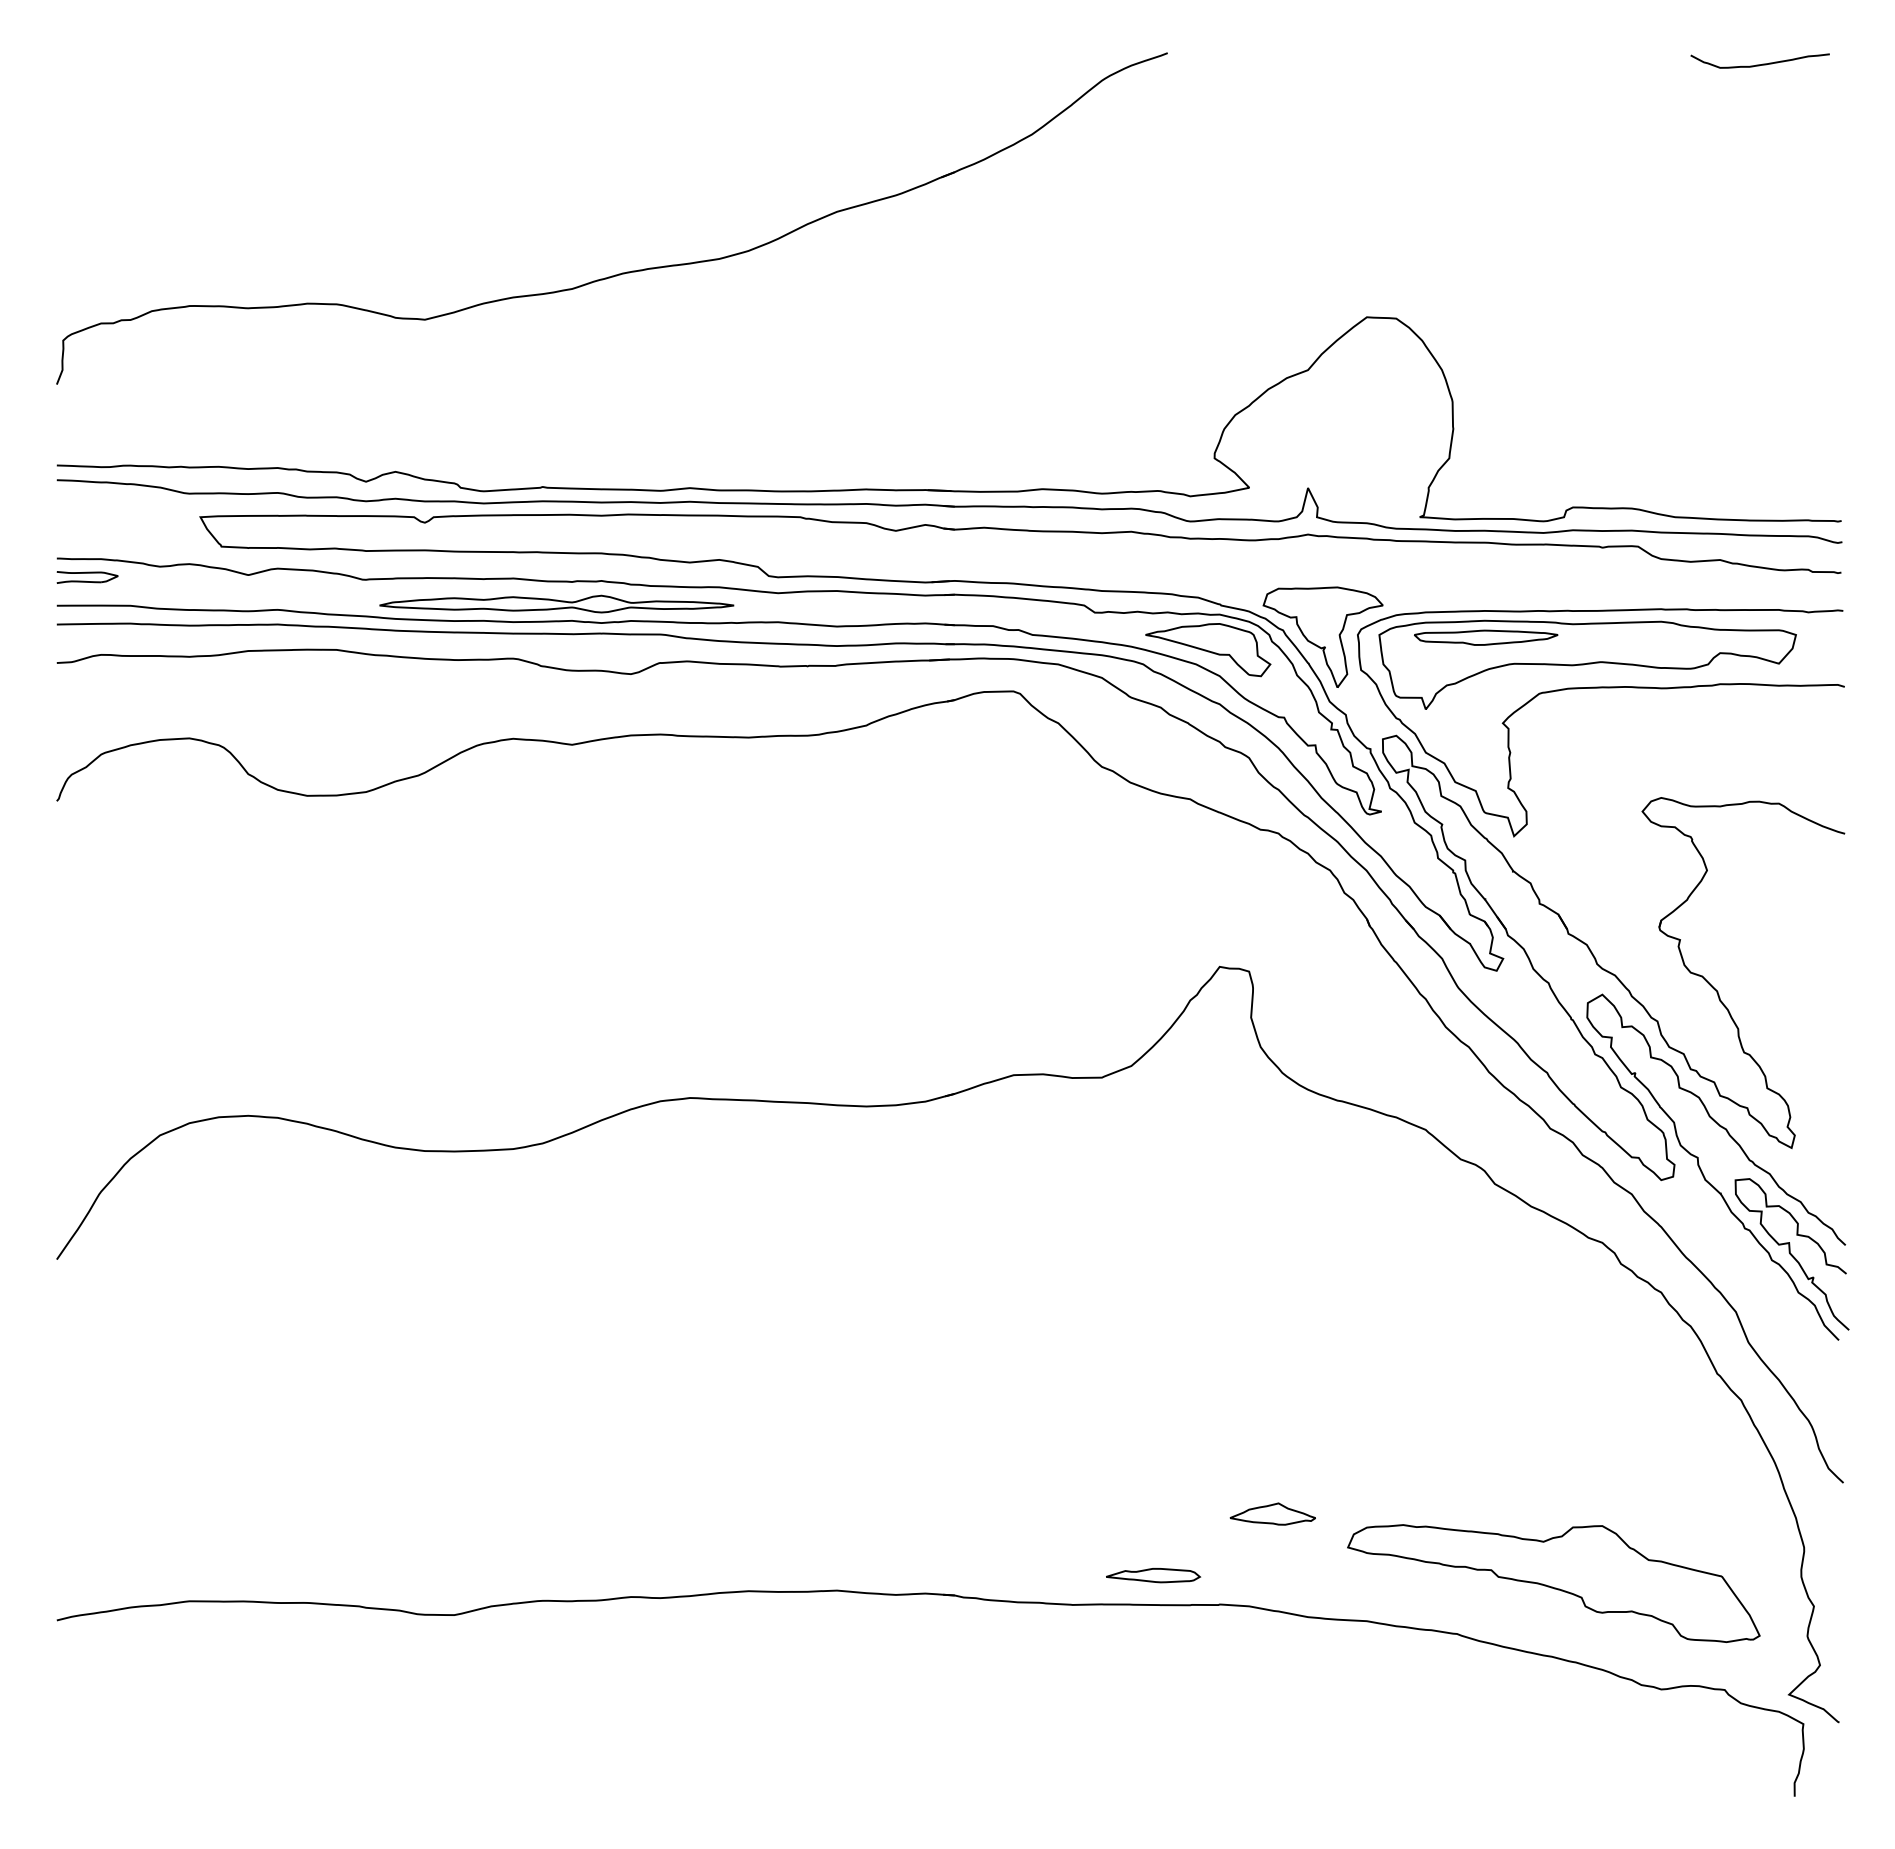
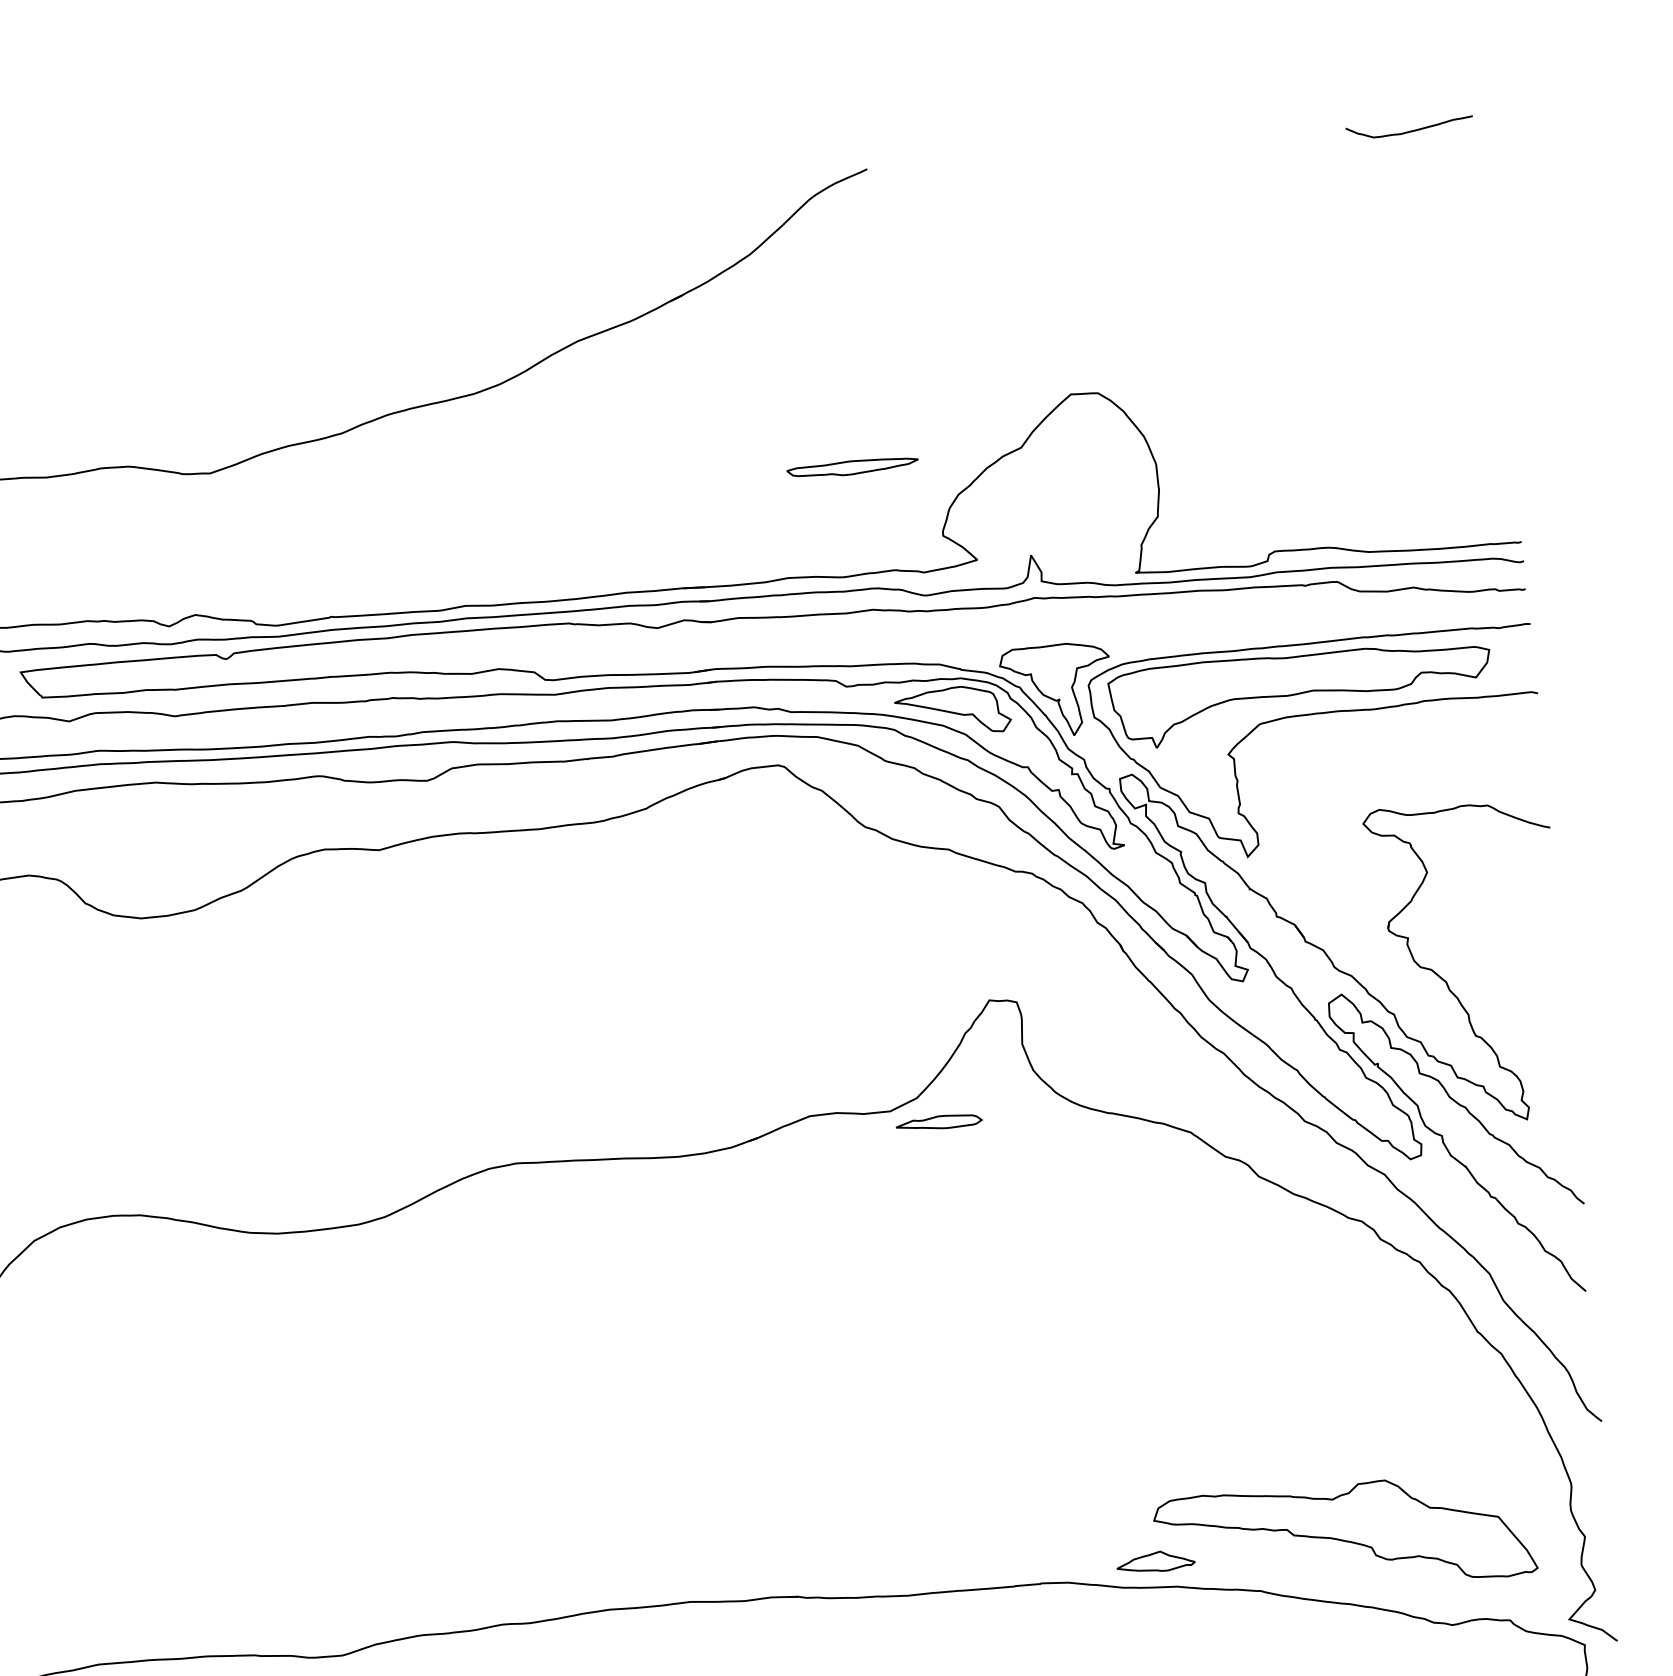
part: (556, 603) -> (353, 722), removed
part: (1486, 637) -> (853, 467), moved
curve: (1791, 1254) -> (1535, 1216), removed
part: (1272, 1513) -> (1155, 1561), moved
part: (1153, 1575) -> (939, 1122), moved

